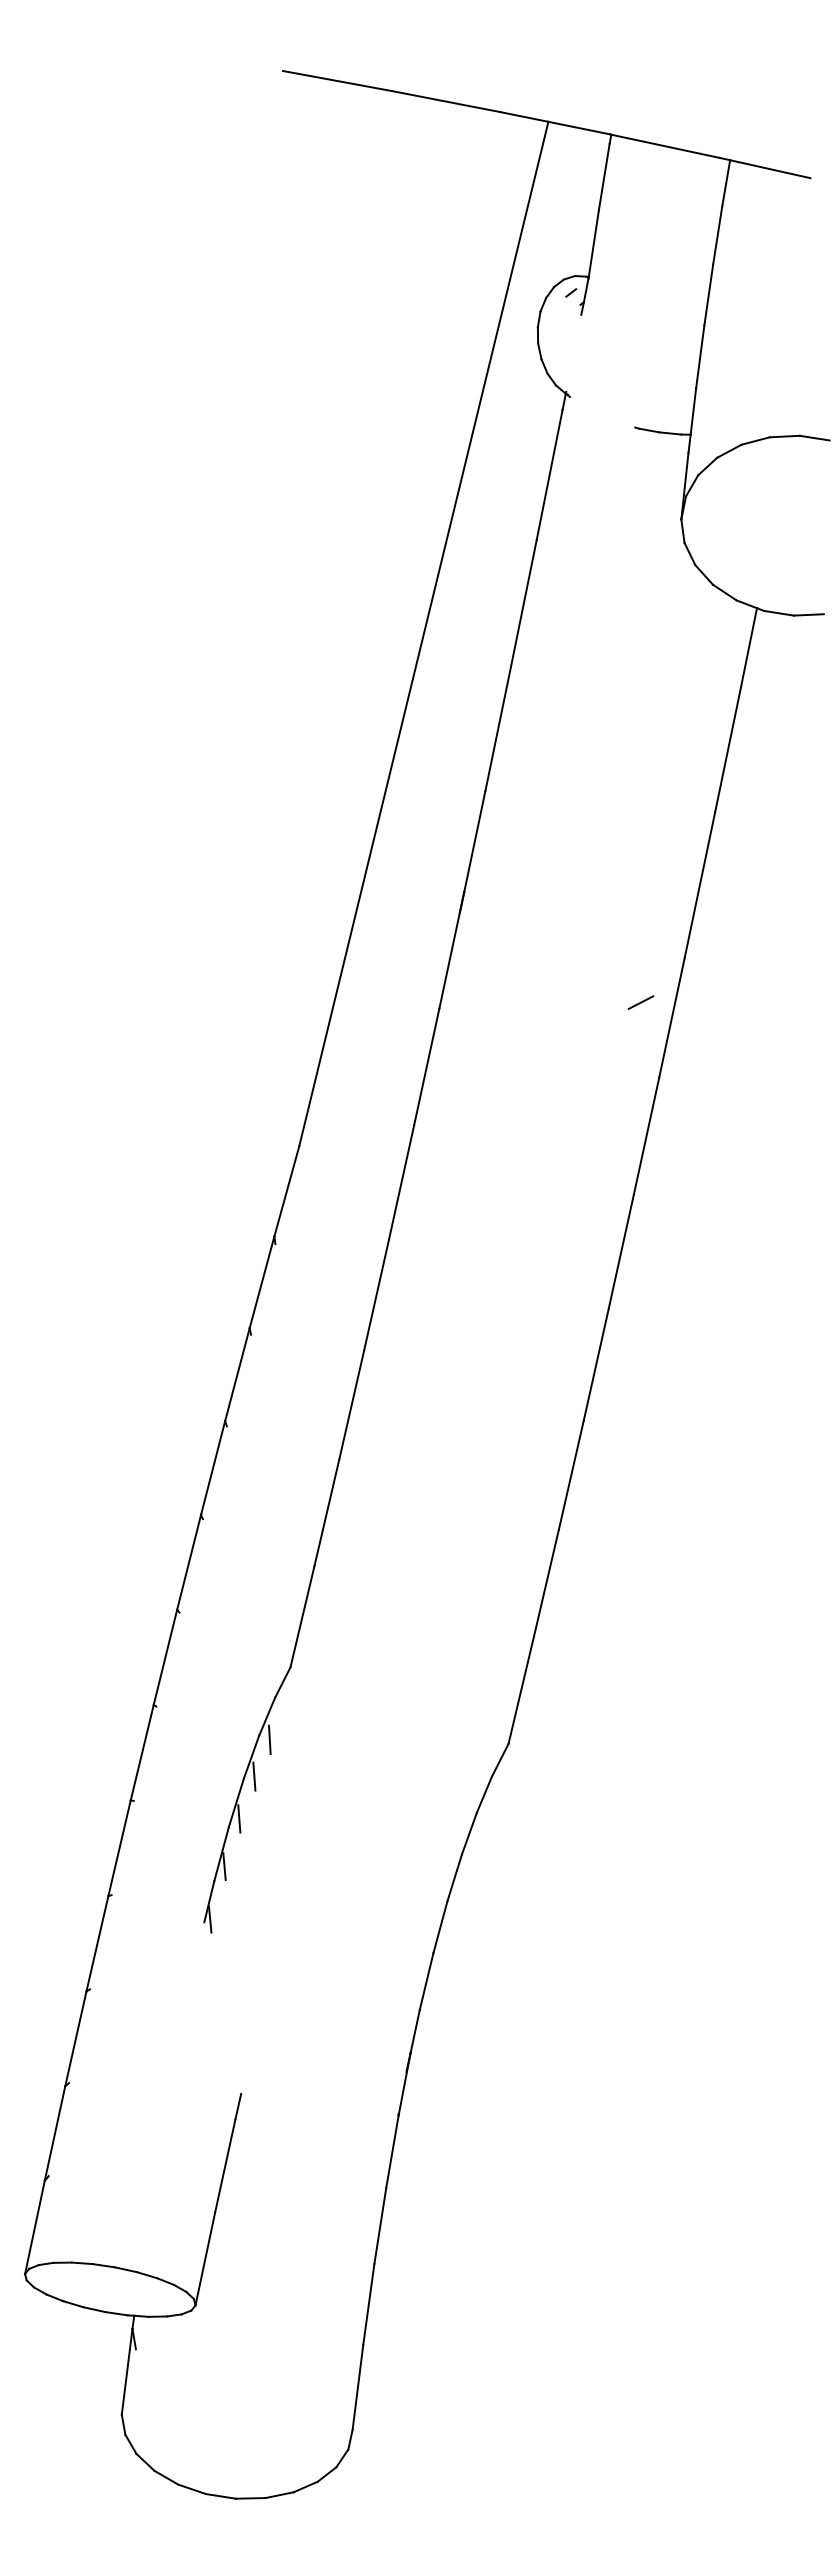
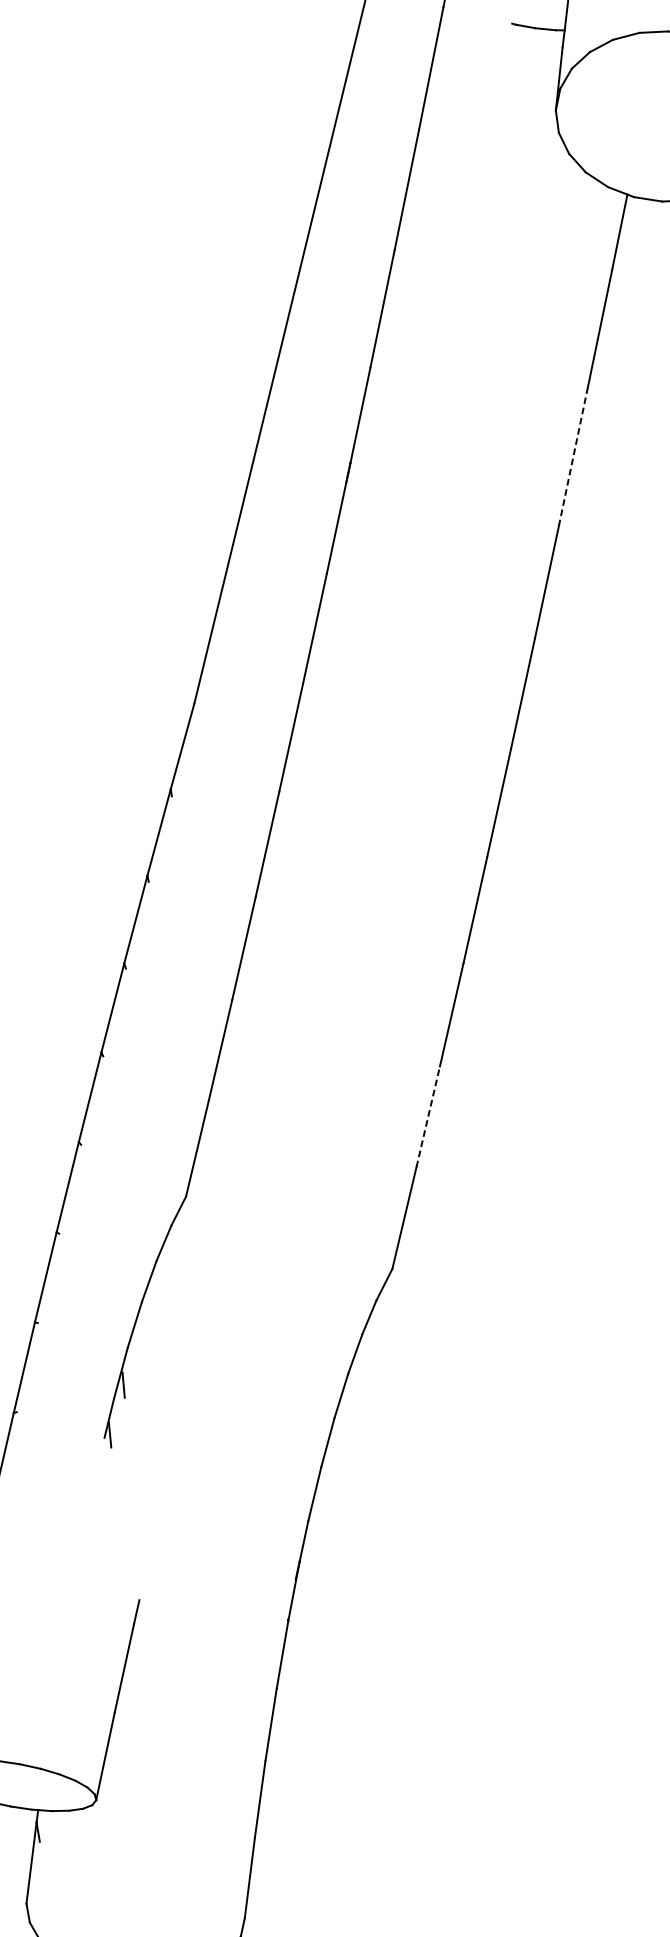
line: (699, 885) -> (573, 456), solid -> dashed
line: (640, 1002) -> (517, 567), removed
line: (546, 1583) -> (428, 1117), solid -> dashed
line: (269, 1739) -> (166, 1264), removed
line: (254, 1776) -> (152, 1299), removed
line: (239, 1818) -> (137, 1339), removed

